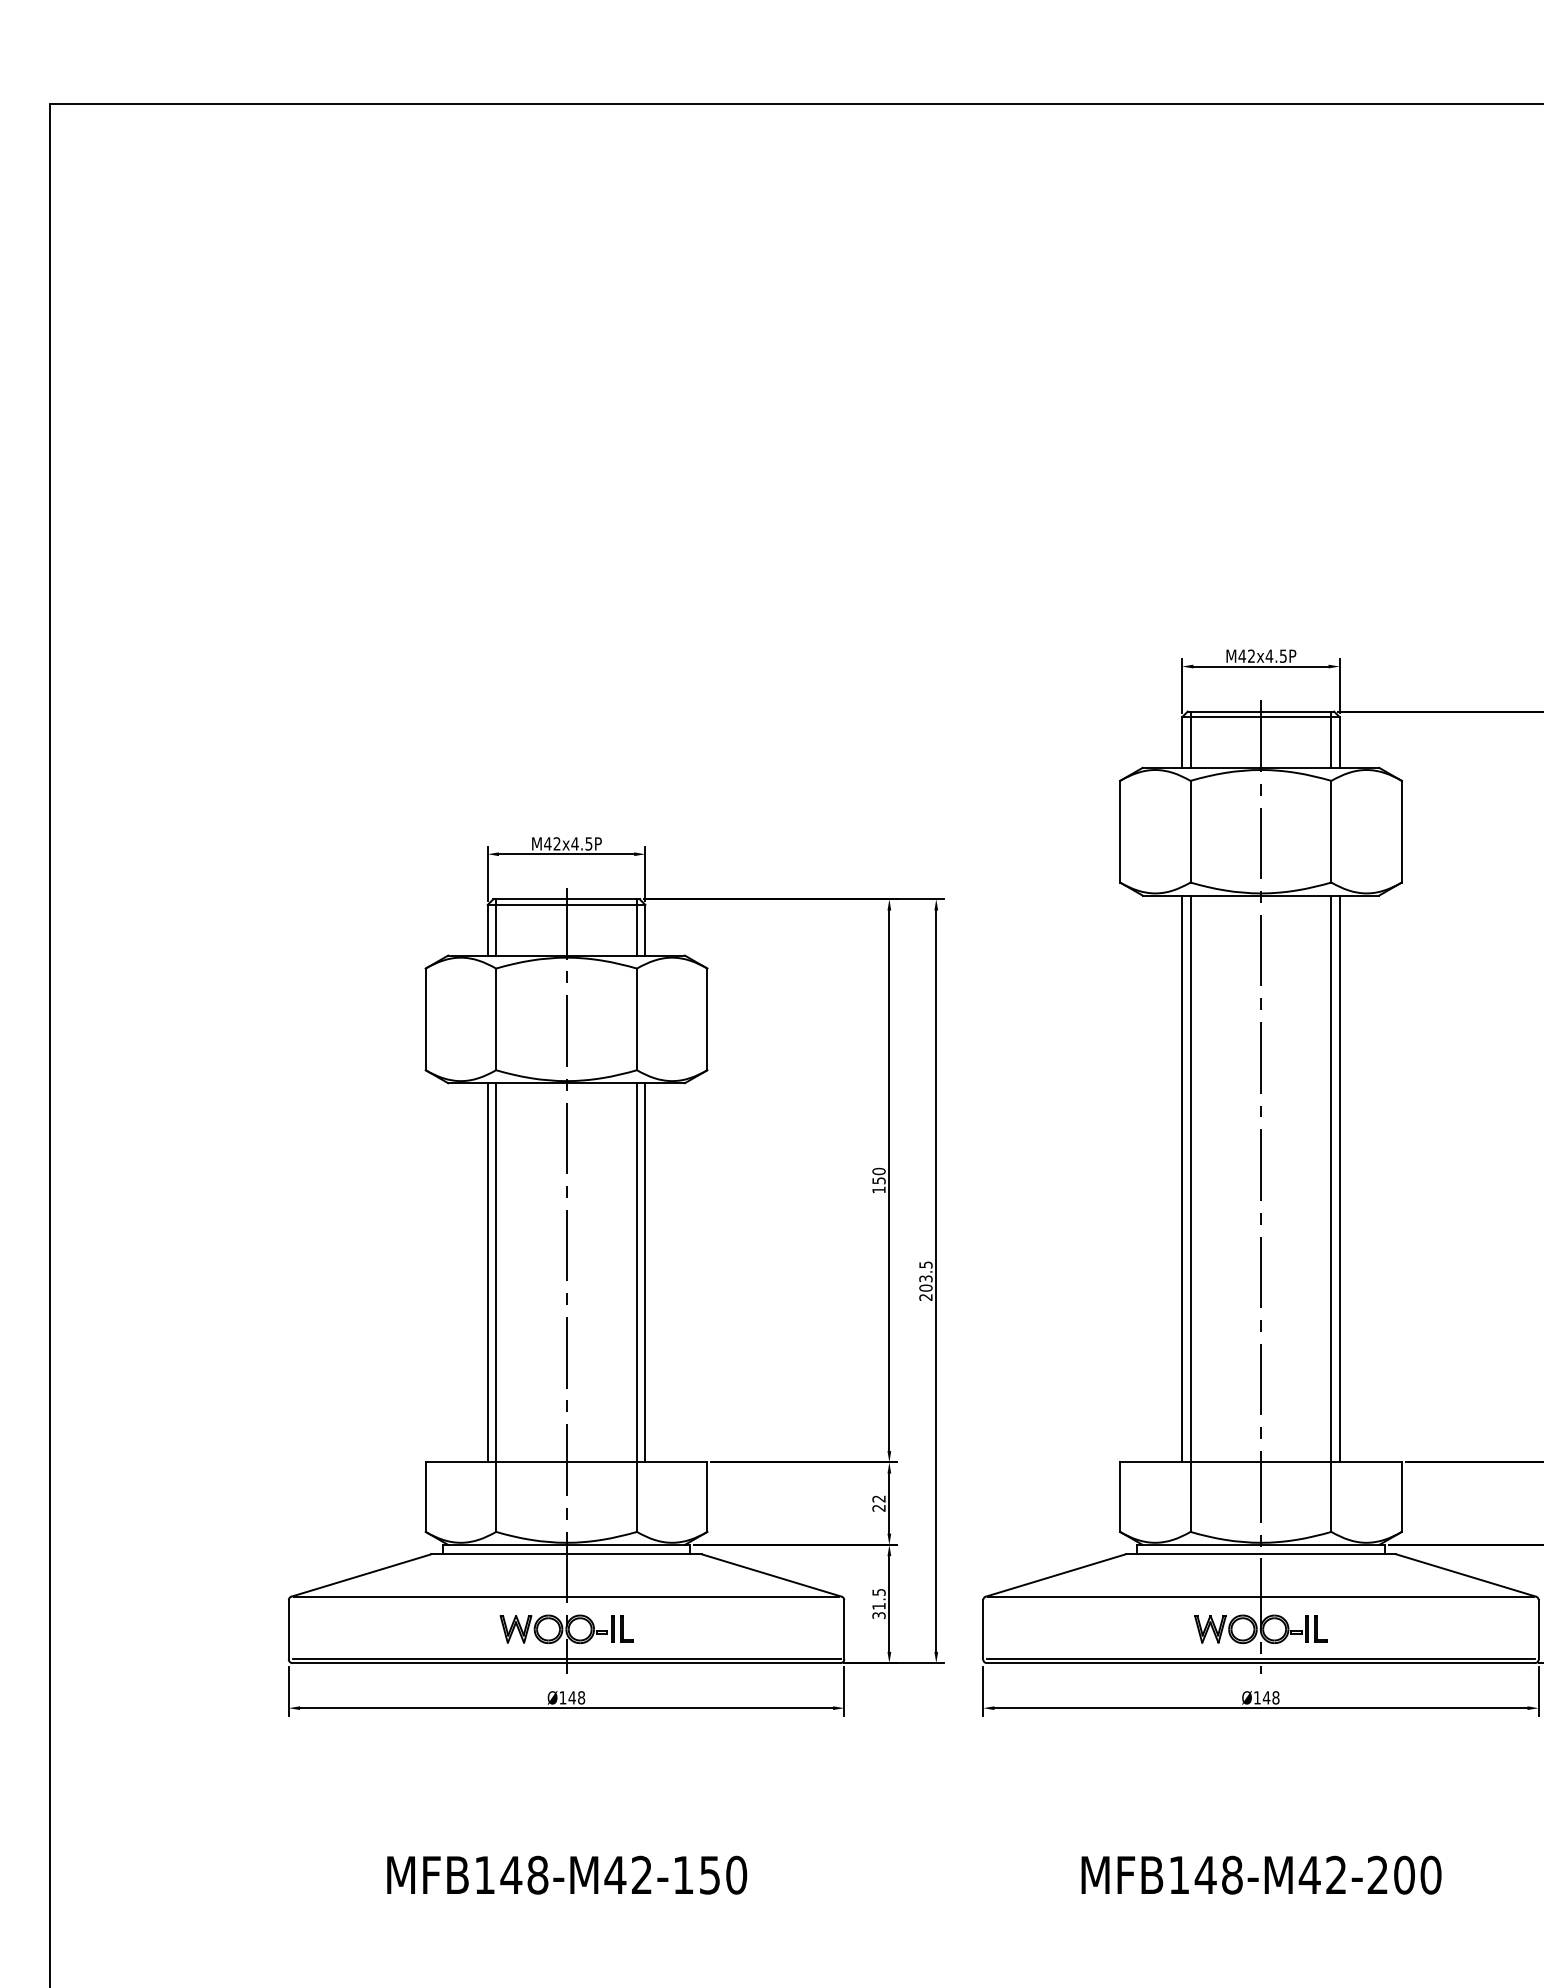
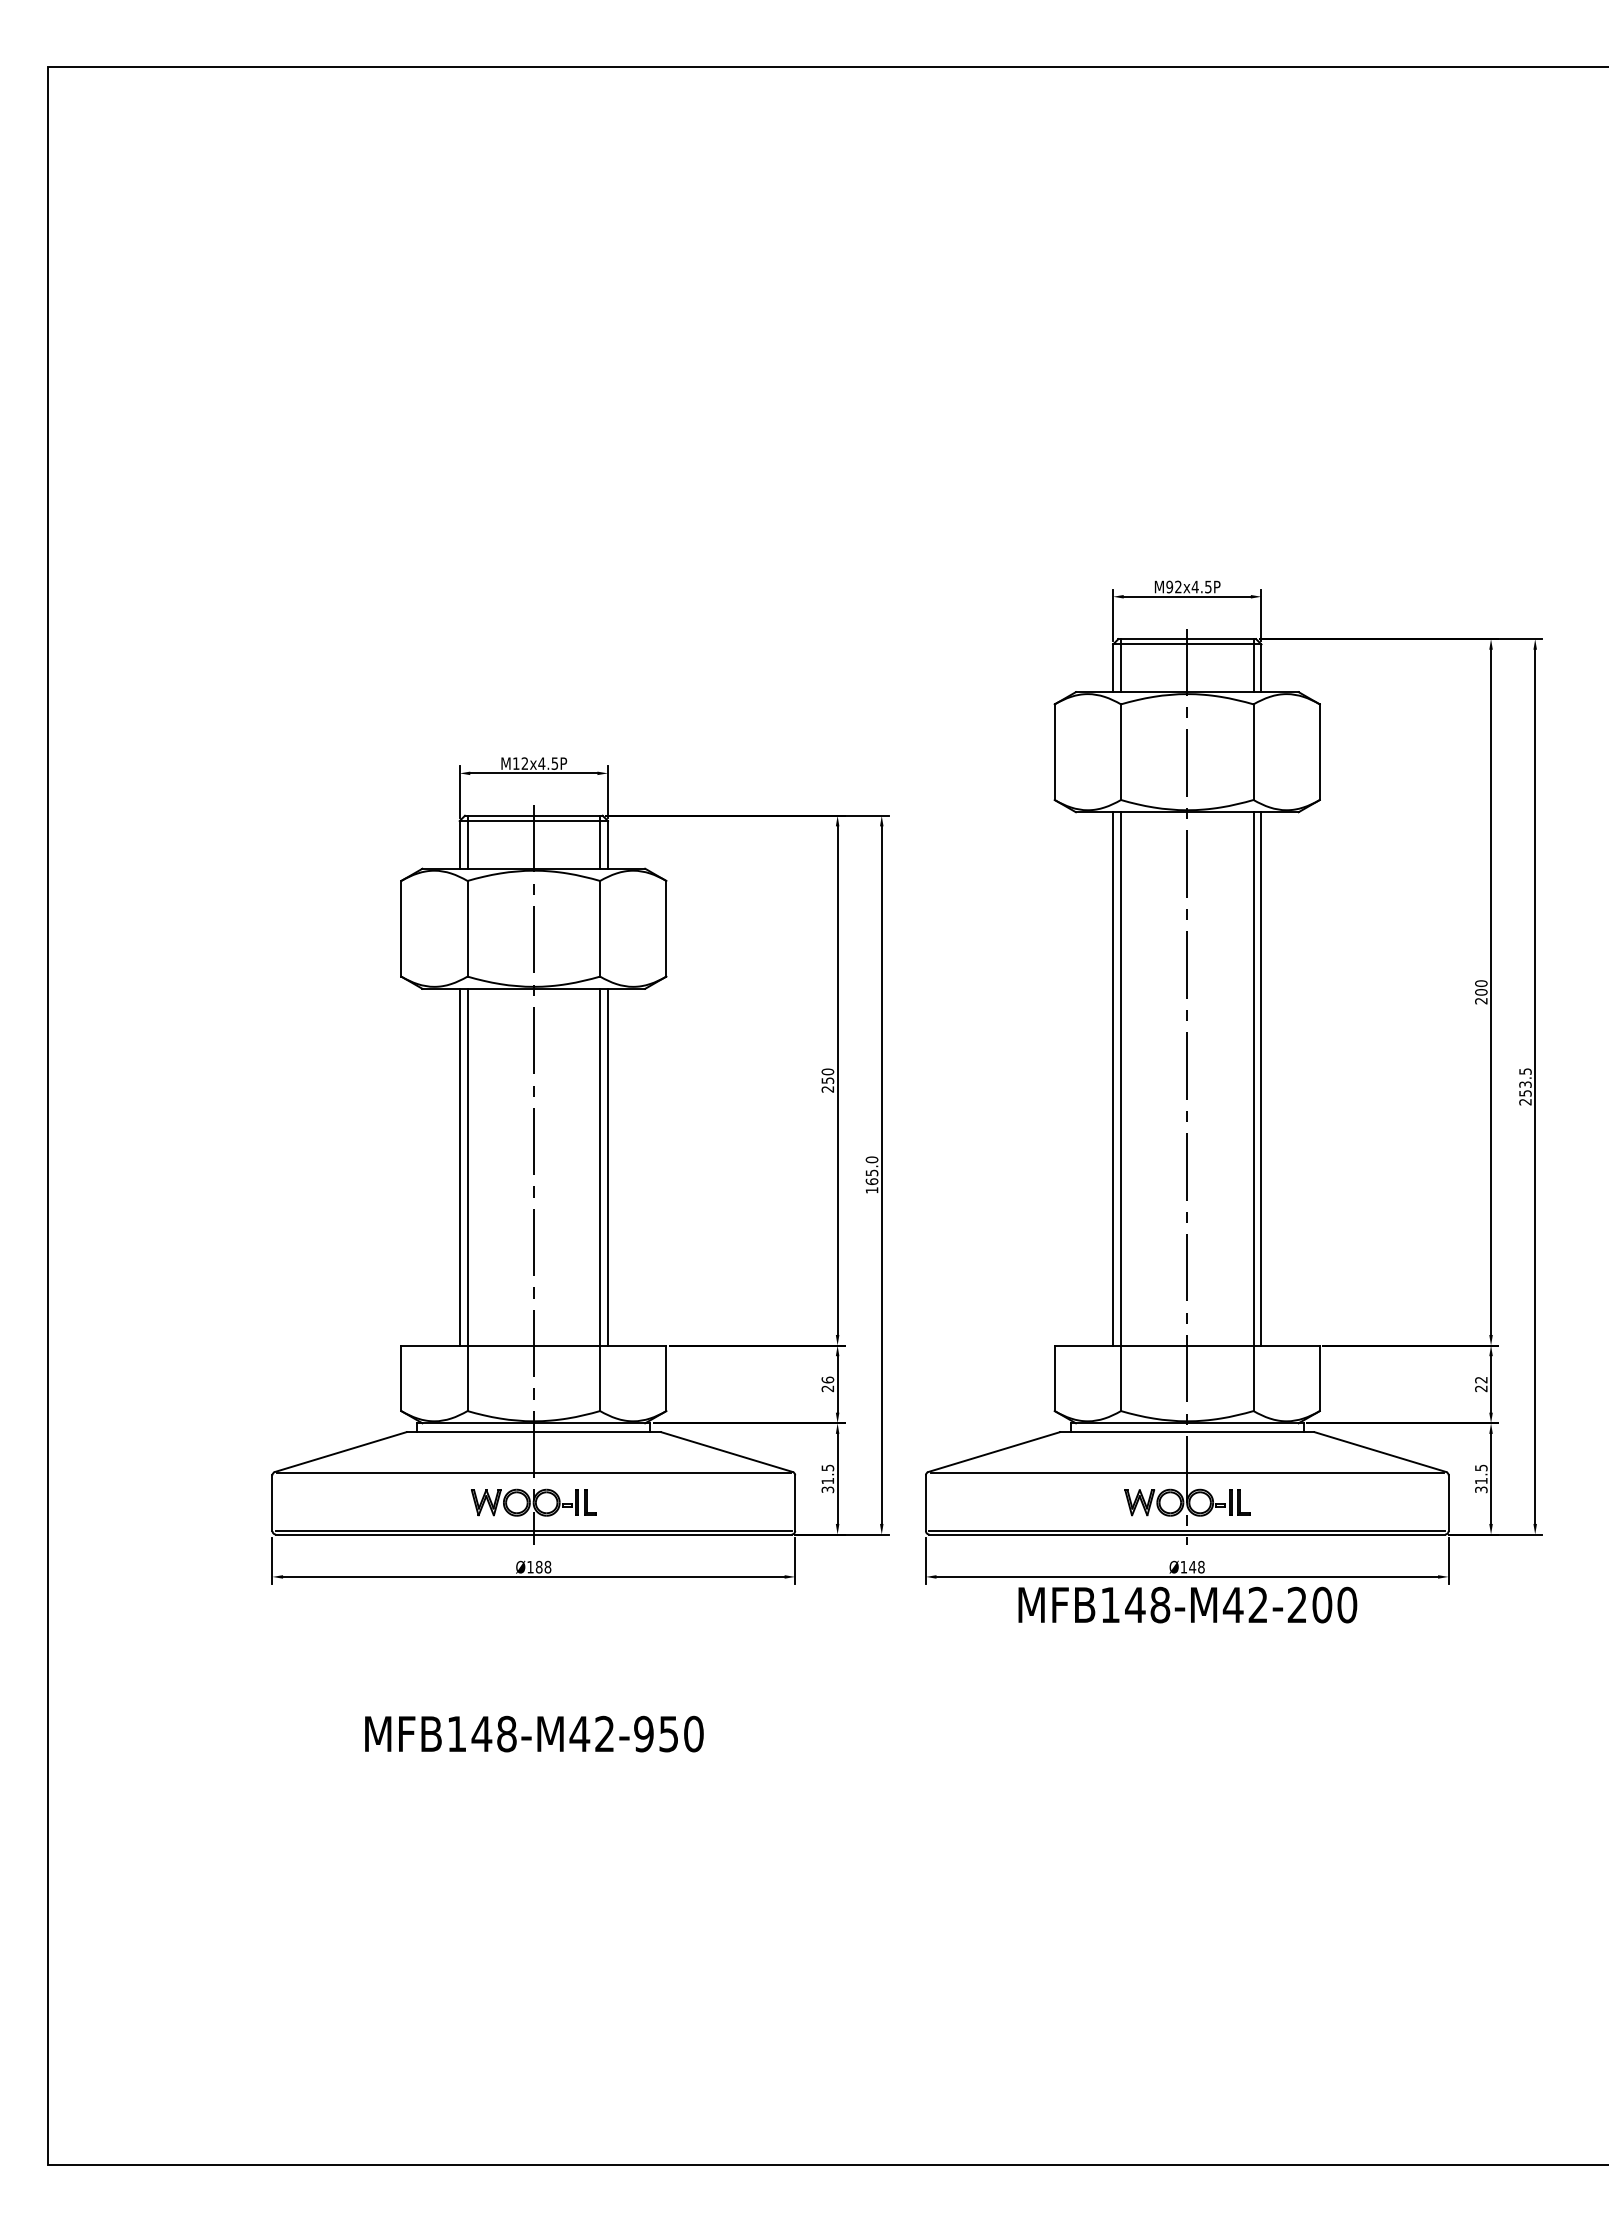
text: (1242, 655) -> (1169, 586), M42x4.5P -> M92x4.5P
text: (547, 843) -> (515, 763), M42x4.5P -> M12x4.5P
text: (878, 1190) -> (827, 1089), 150 -> 250
text: (925, 1280) -> (871, 1174), 203.5 -> 165.0
text: (878, 1498) -> (827, 1379), 22 -> 26
text: (571, 1697) -> (538, 1566), Ø148 -> Ø188
text: (683, 1874) -> (643, 1733), MFB148-M42-150 -> MFB148-M42-950
text: (1261, 1874) -> (1187, 1604), moved

